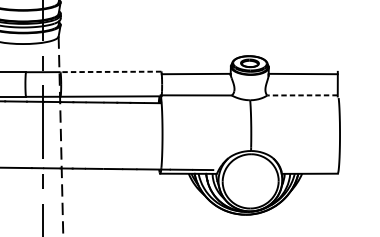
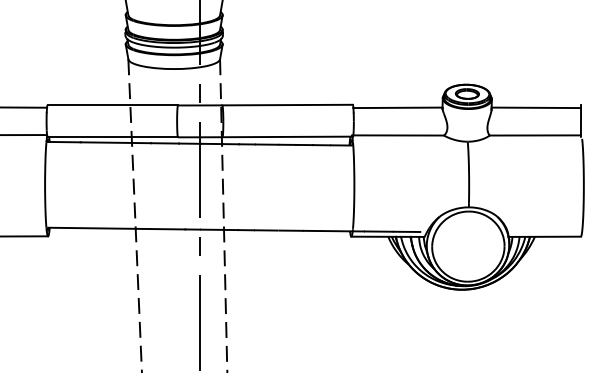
line: (110, 72) -> (287, 105), dashed -> solid
line: (302, 95) -> (535, 135), dashed -> solid

